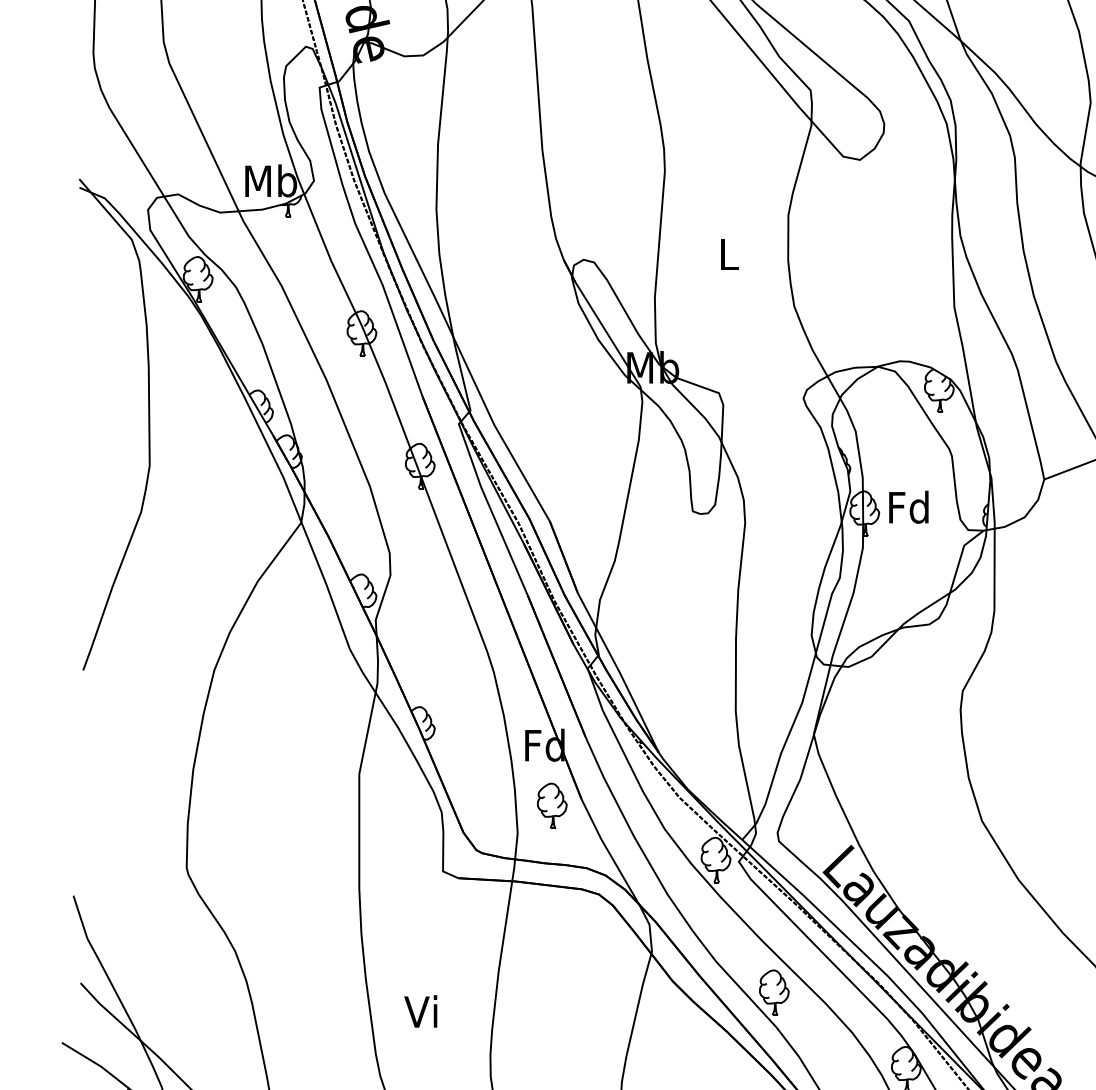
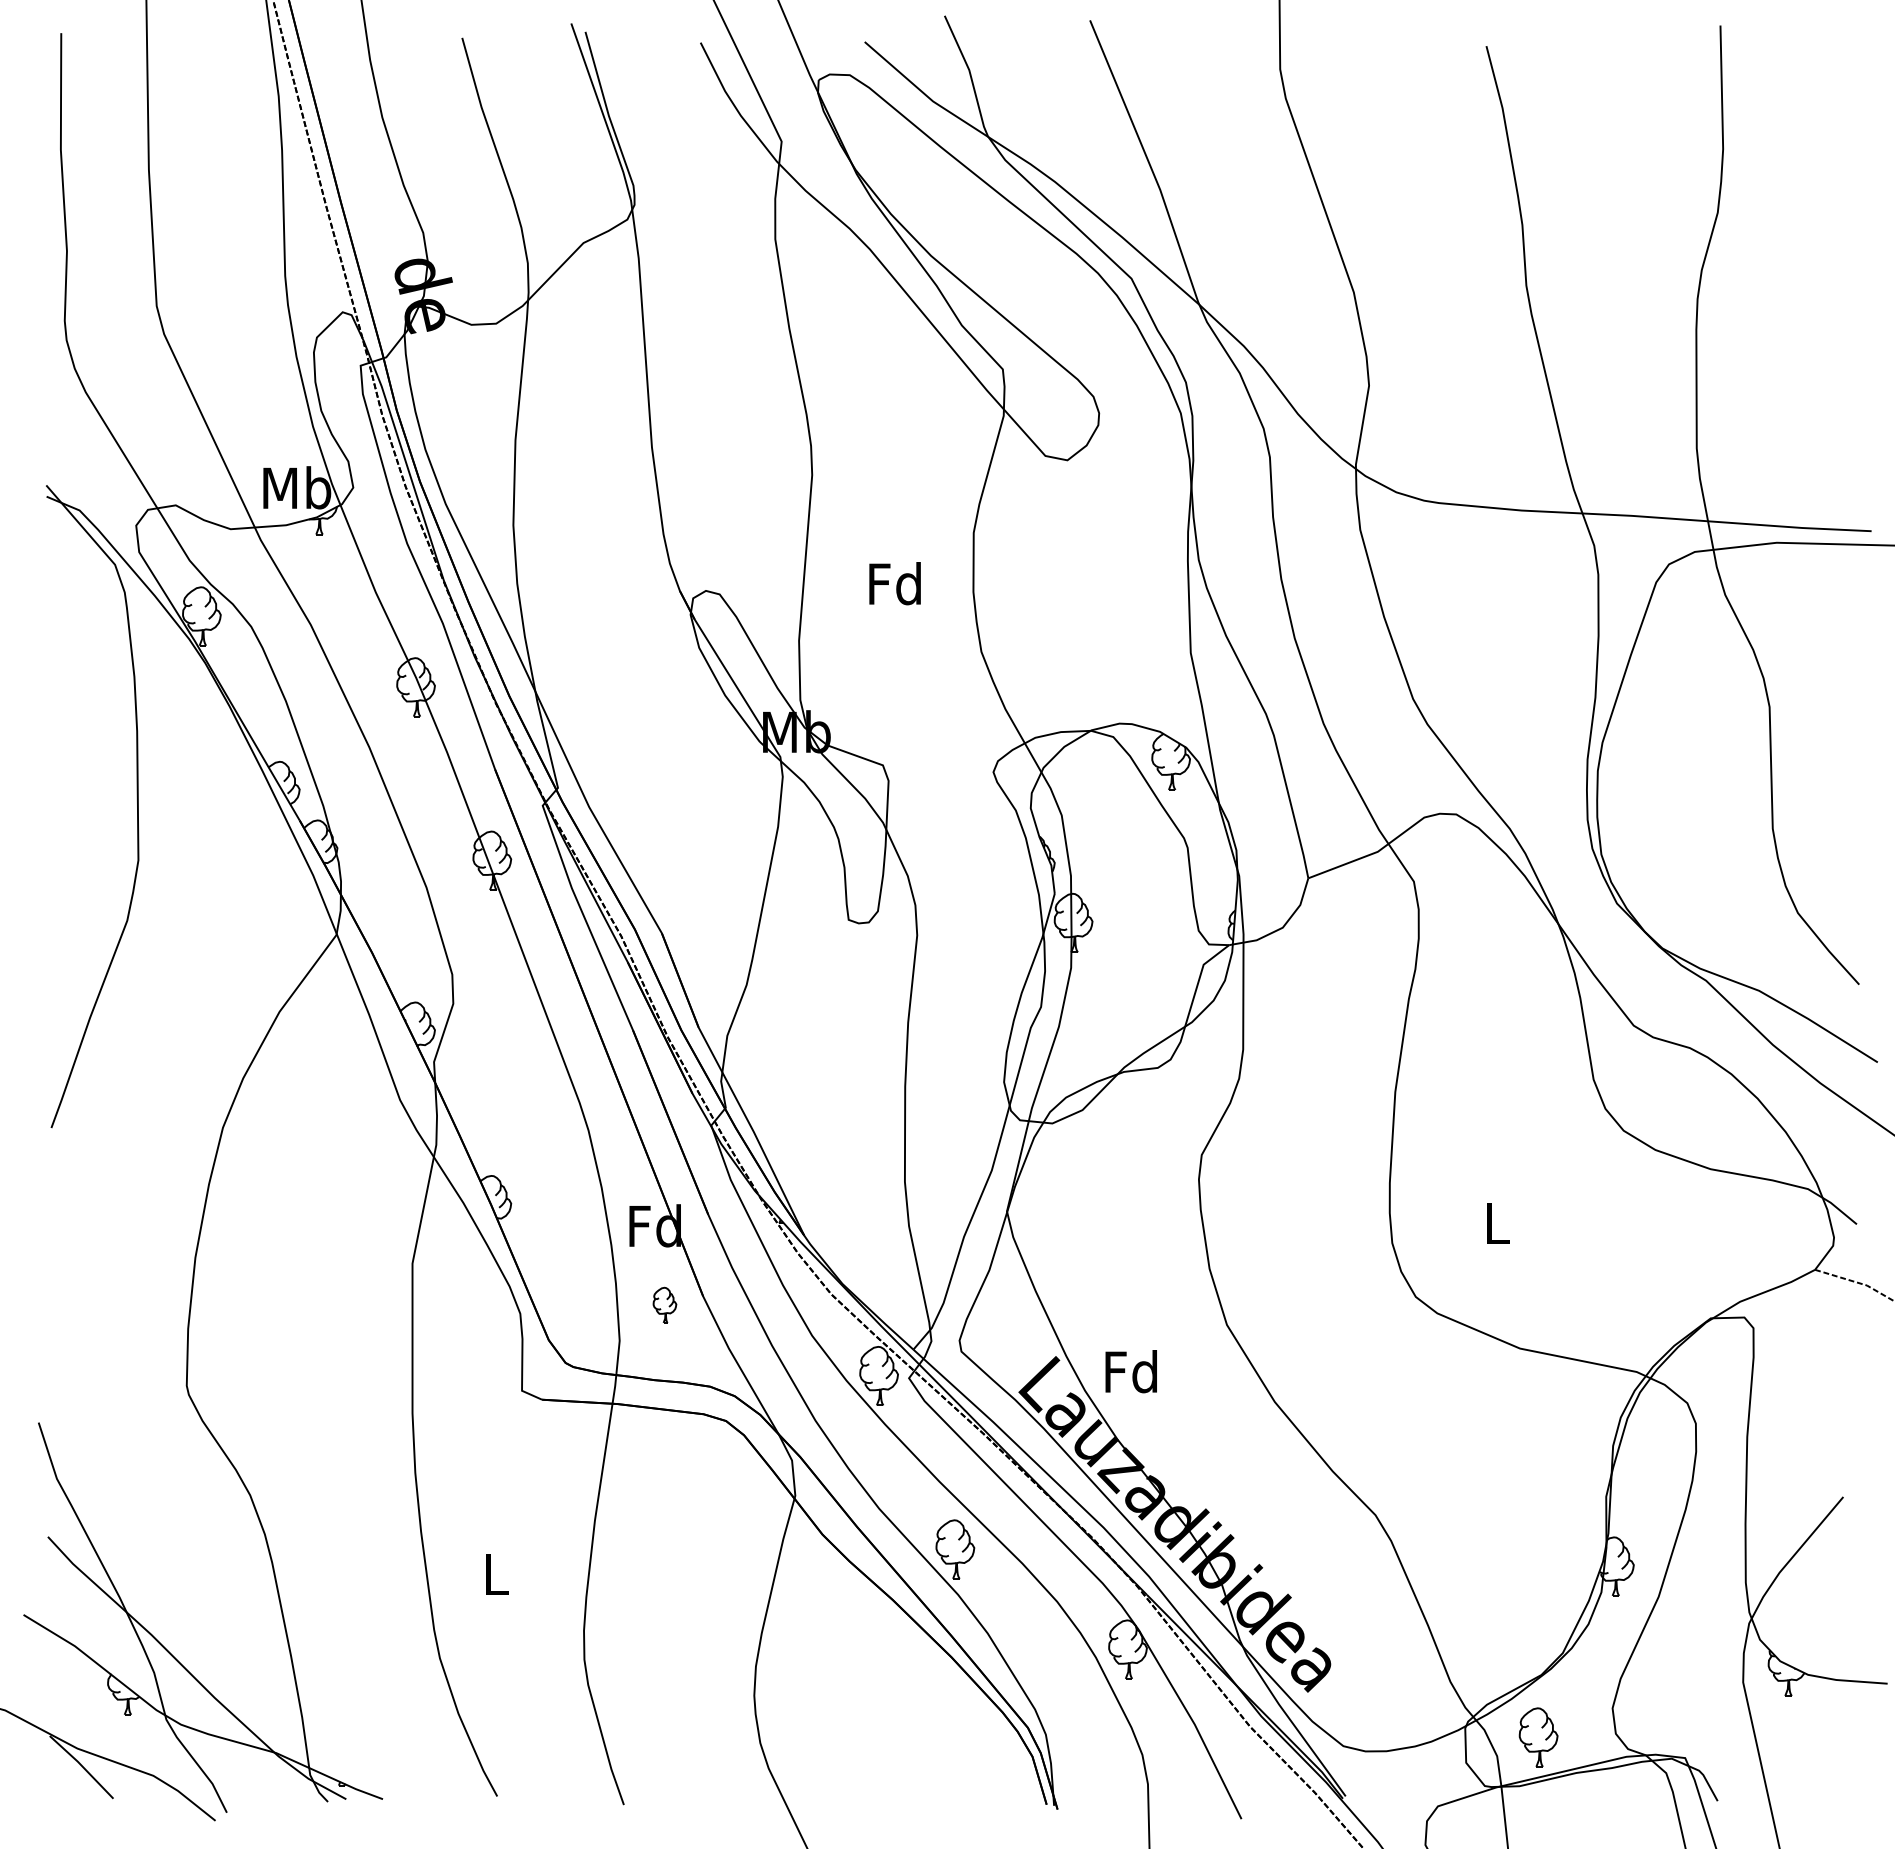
text: (727, 254) -> (894, 583), L -> Fd
text: (908, 507) -> (1130, 1371), moved
part: (551, 806) -> (664, 1305), size x0.6
text: (420, 1011) -> (492, 1573), Vi -> L

